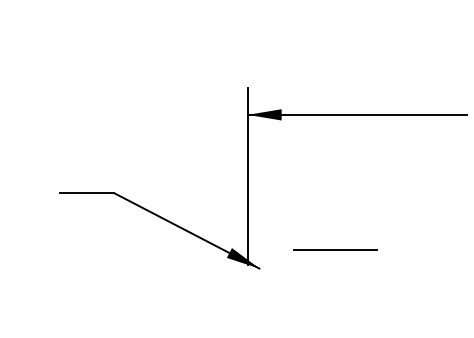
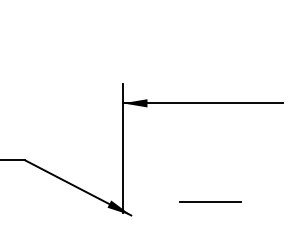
line: (335, 249) -> (210, 201), moved

